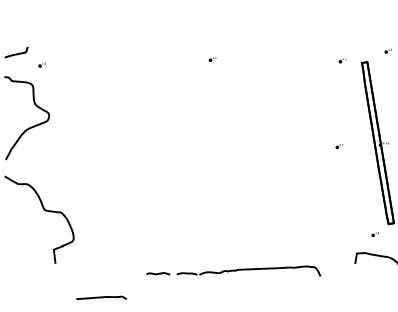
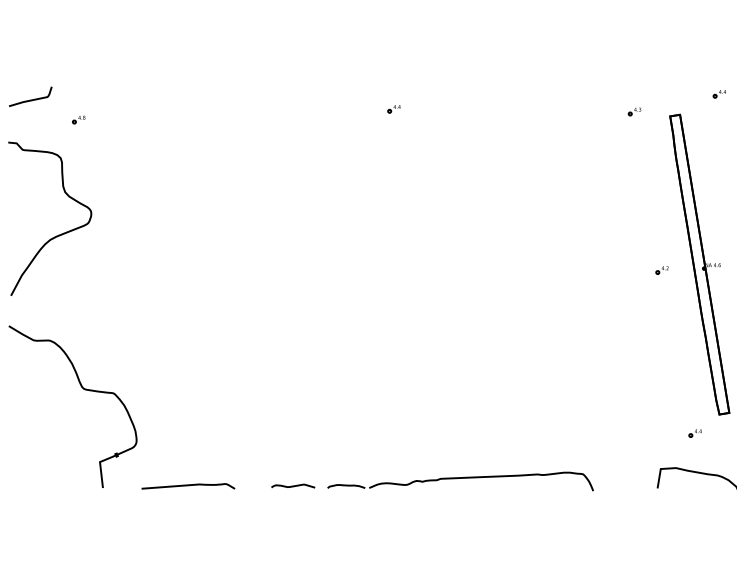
part: (339, 146) -> (661, 270), moved
part: (233, 270) -> (432, 480), moved
curve: (101, 297) -> (188, 485), moved

